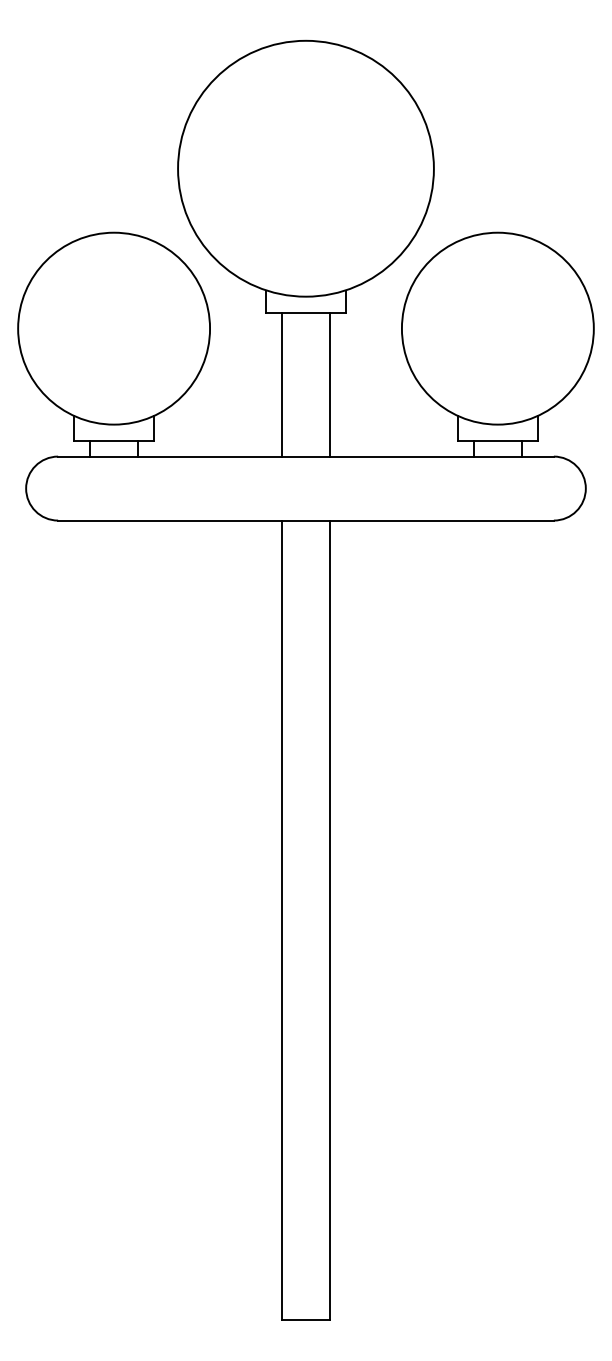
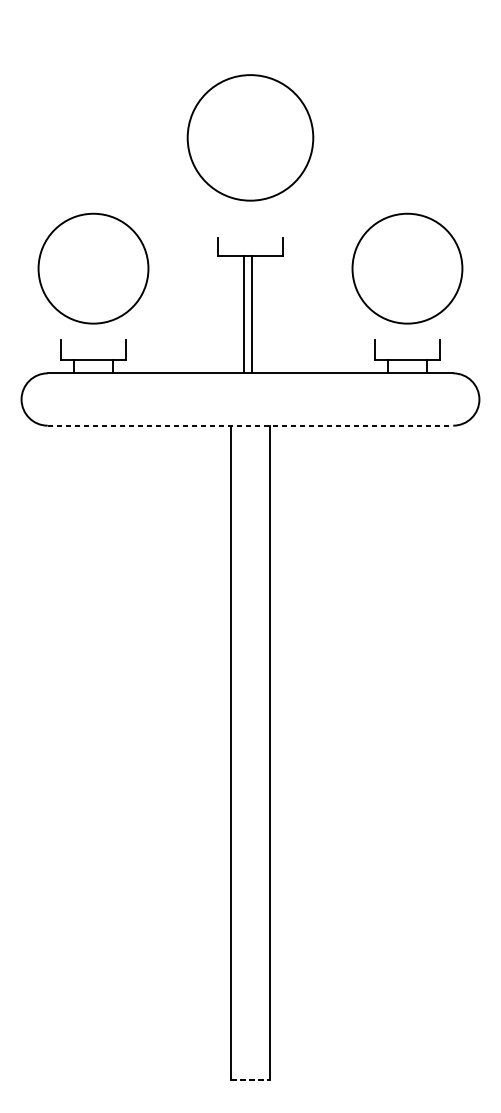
circle: (305, 168) -> (250, 137), size x0.6
circle: (114, 328) -> (93, 268), size x0.7
circle: (497, 328) -> (407, 268), size x0.7
line: (282, 384) -> (252, 314), moved
line: (329, 384) -> (243, 314), moved
line: (306, 520) -> (250, 425), solid -> dashed
line: (306, 1320) -> (250, 1080), solid -> dashed

